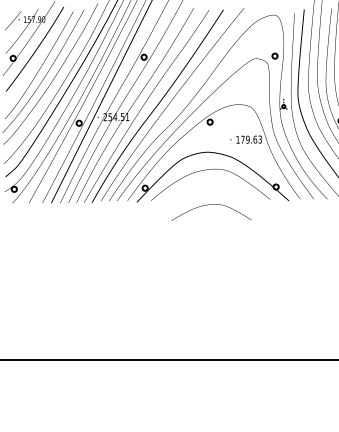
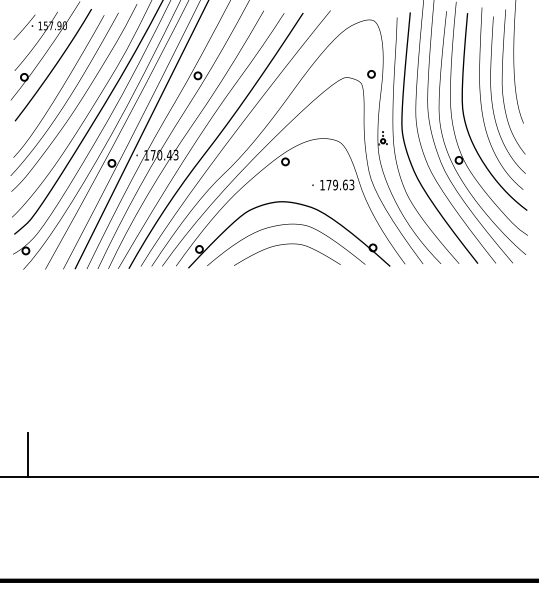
text: (116, 116) -> (161, 154), 254.51 -> 170.43
curve: (211, 204) -> (287, 244), moved
line: (15, 342) -> (27, 454), added

